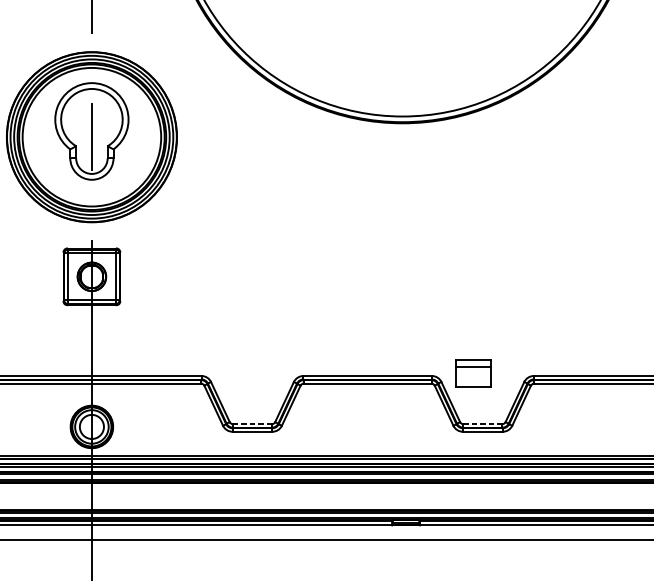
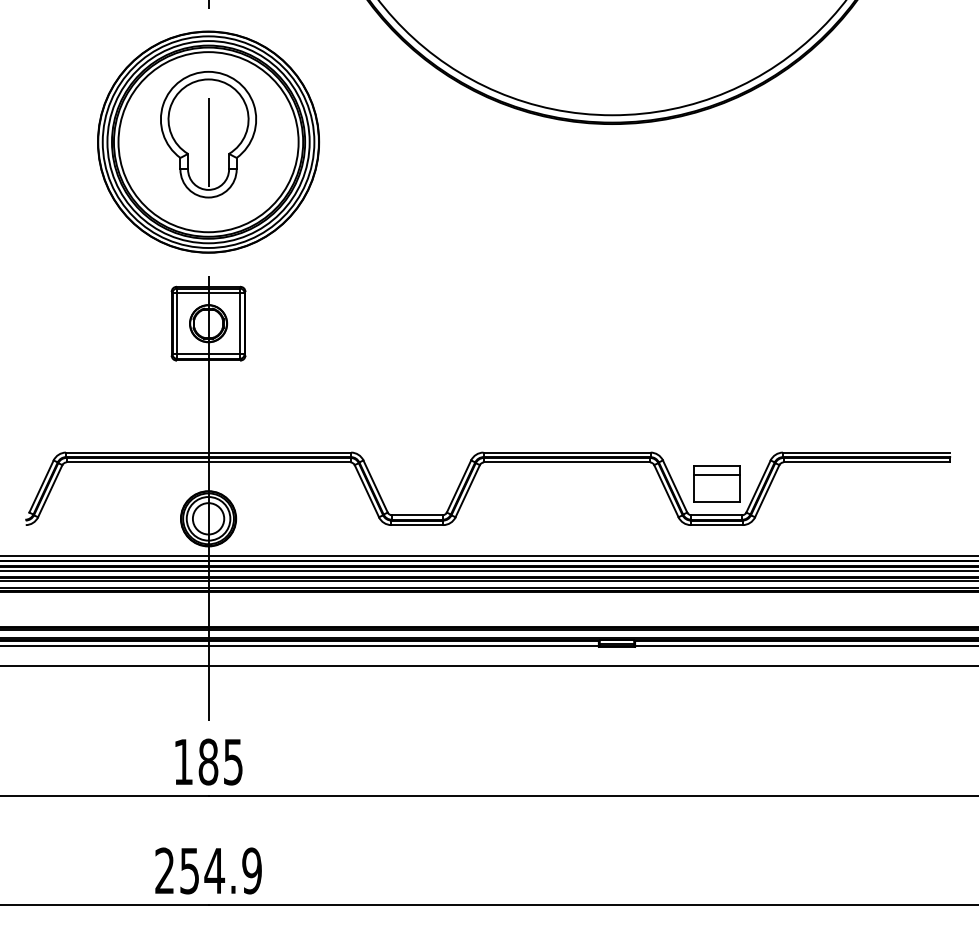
part: (473, 372) -> (716, 483), moved
line: (252, 424) -> (417, 515), dashed -> solid
line: (483, 424) -> (717, 515), dashed -> solid

